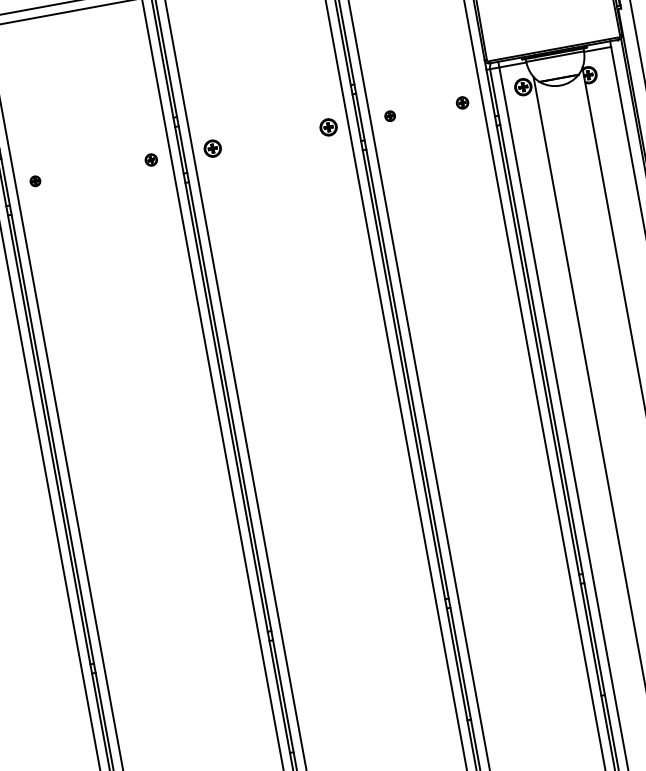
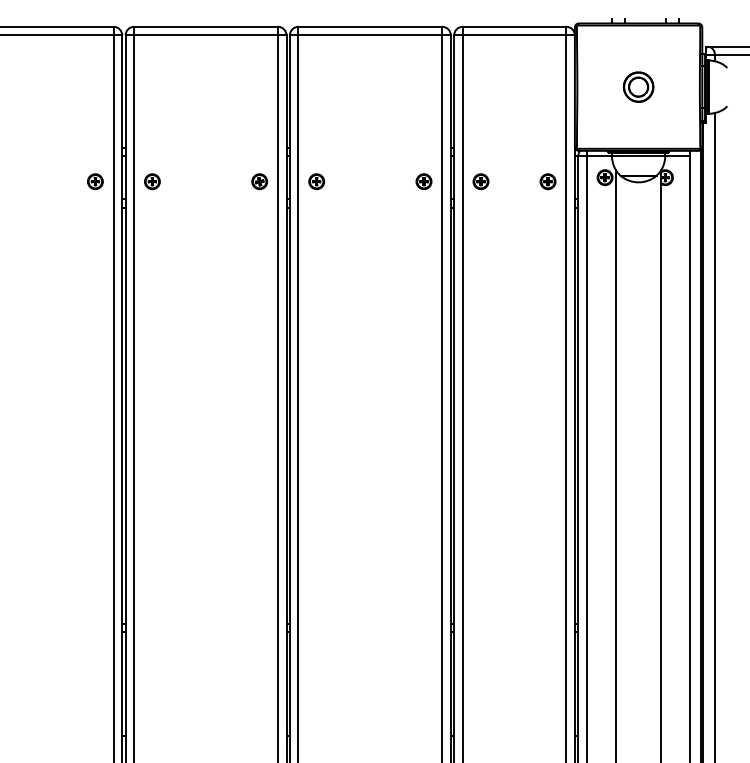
part: (461, 102) -> (547, 181), size x1.43
part: (389, 115) -> (480, 181), size x1.67
part: (150, 159) -> (259, 181), size x1.43
part: (35, 180) -> (152, 181), size x1.67

